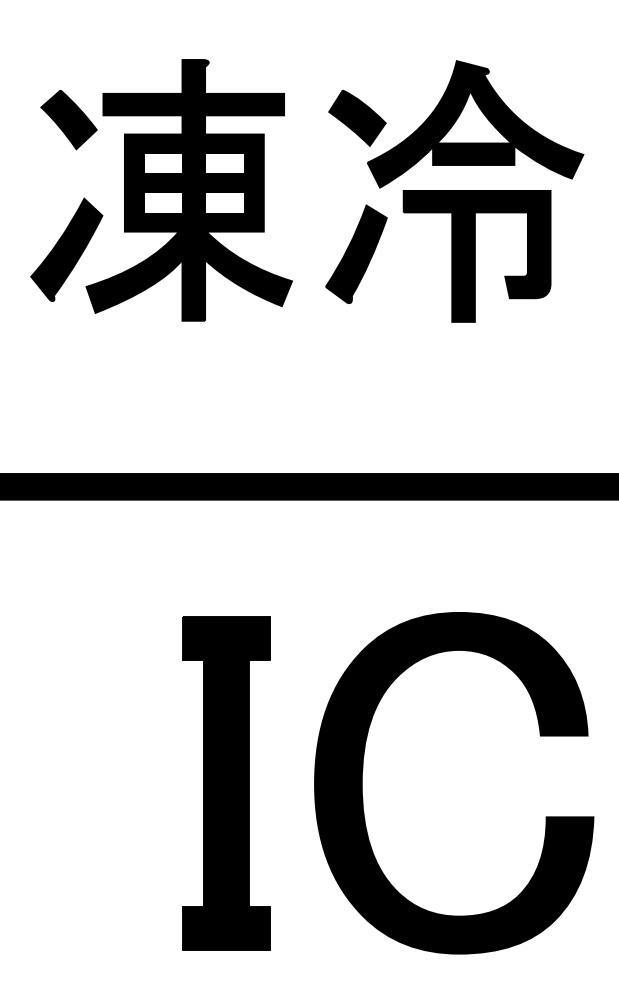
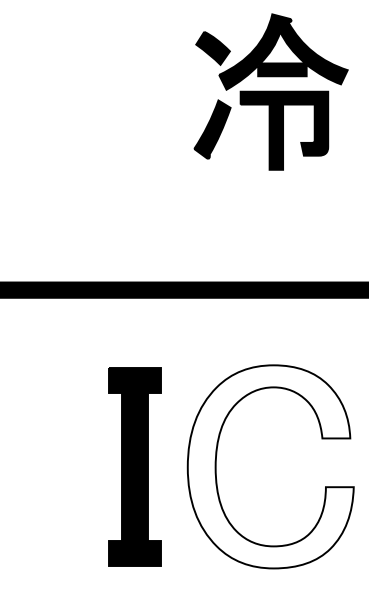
part: (161, 188) -> (96, 112), removed
part: (453, 190) -> (270, 91), moved
fill: (453, 782) -> (270, 466), removed

